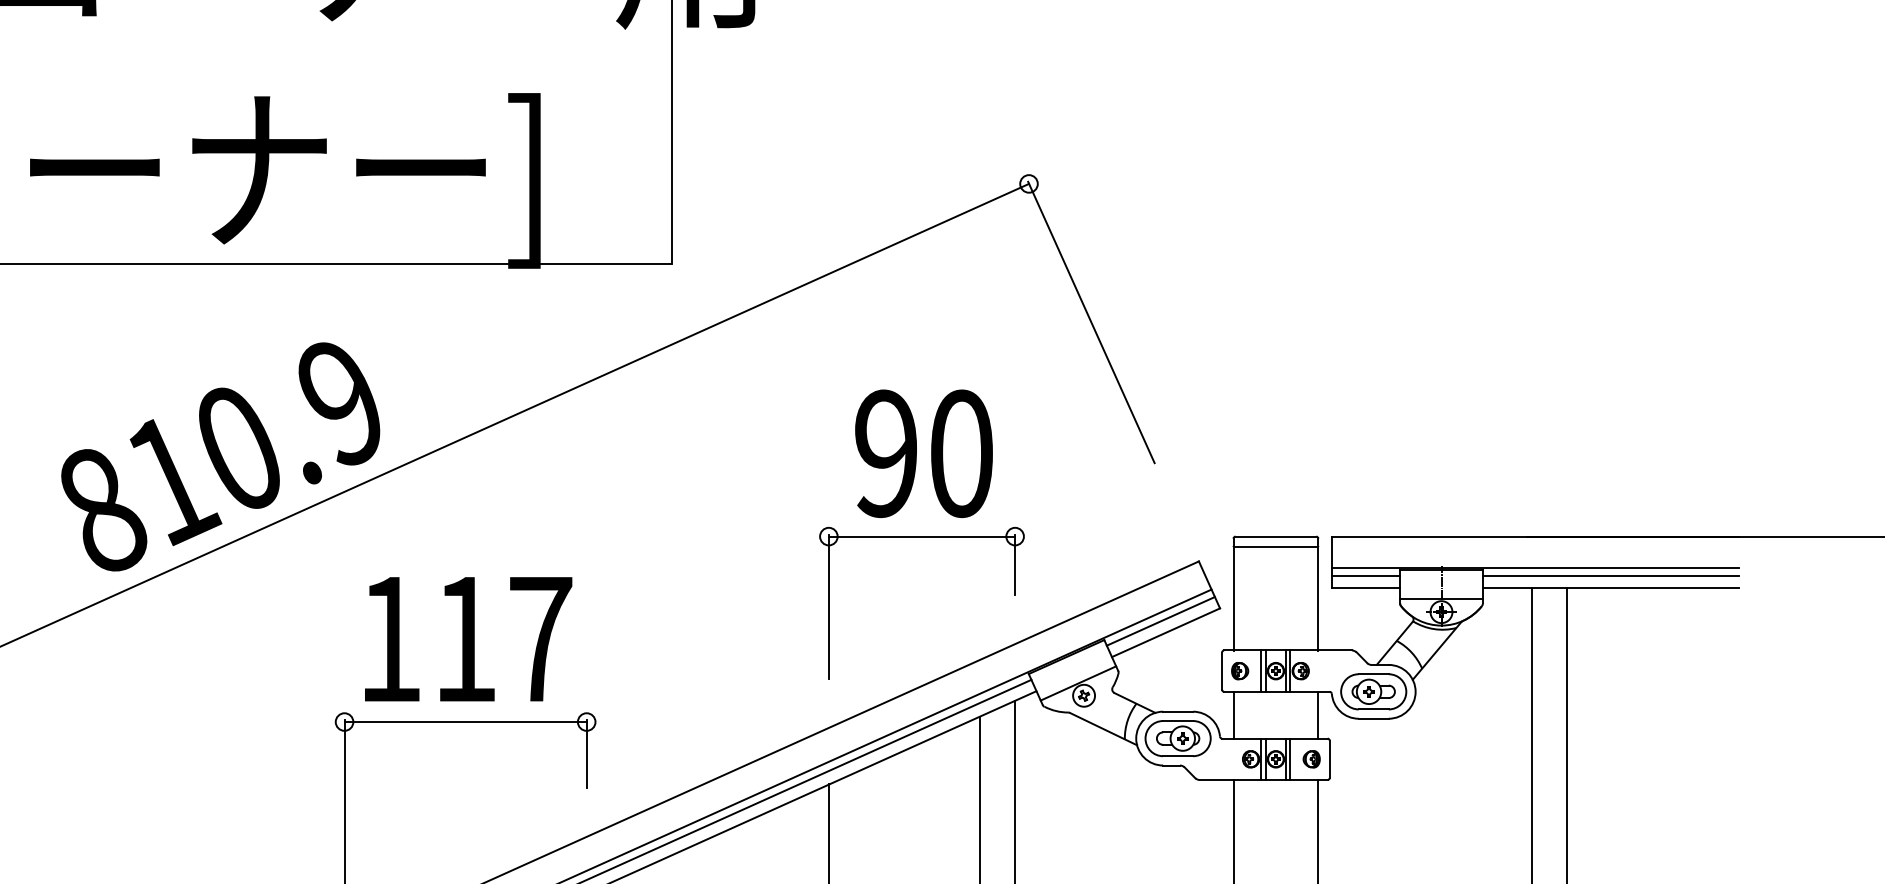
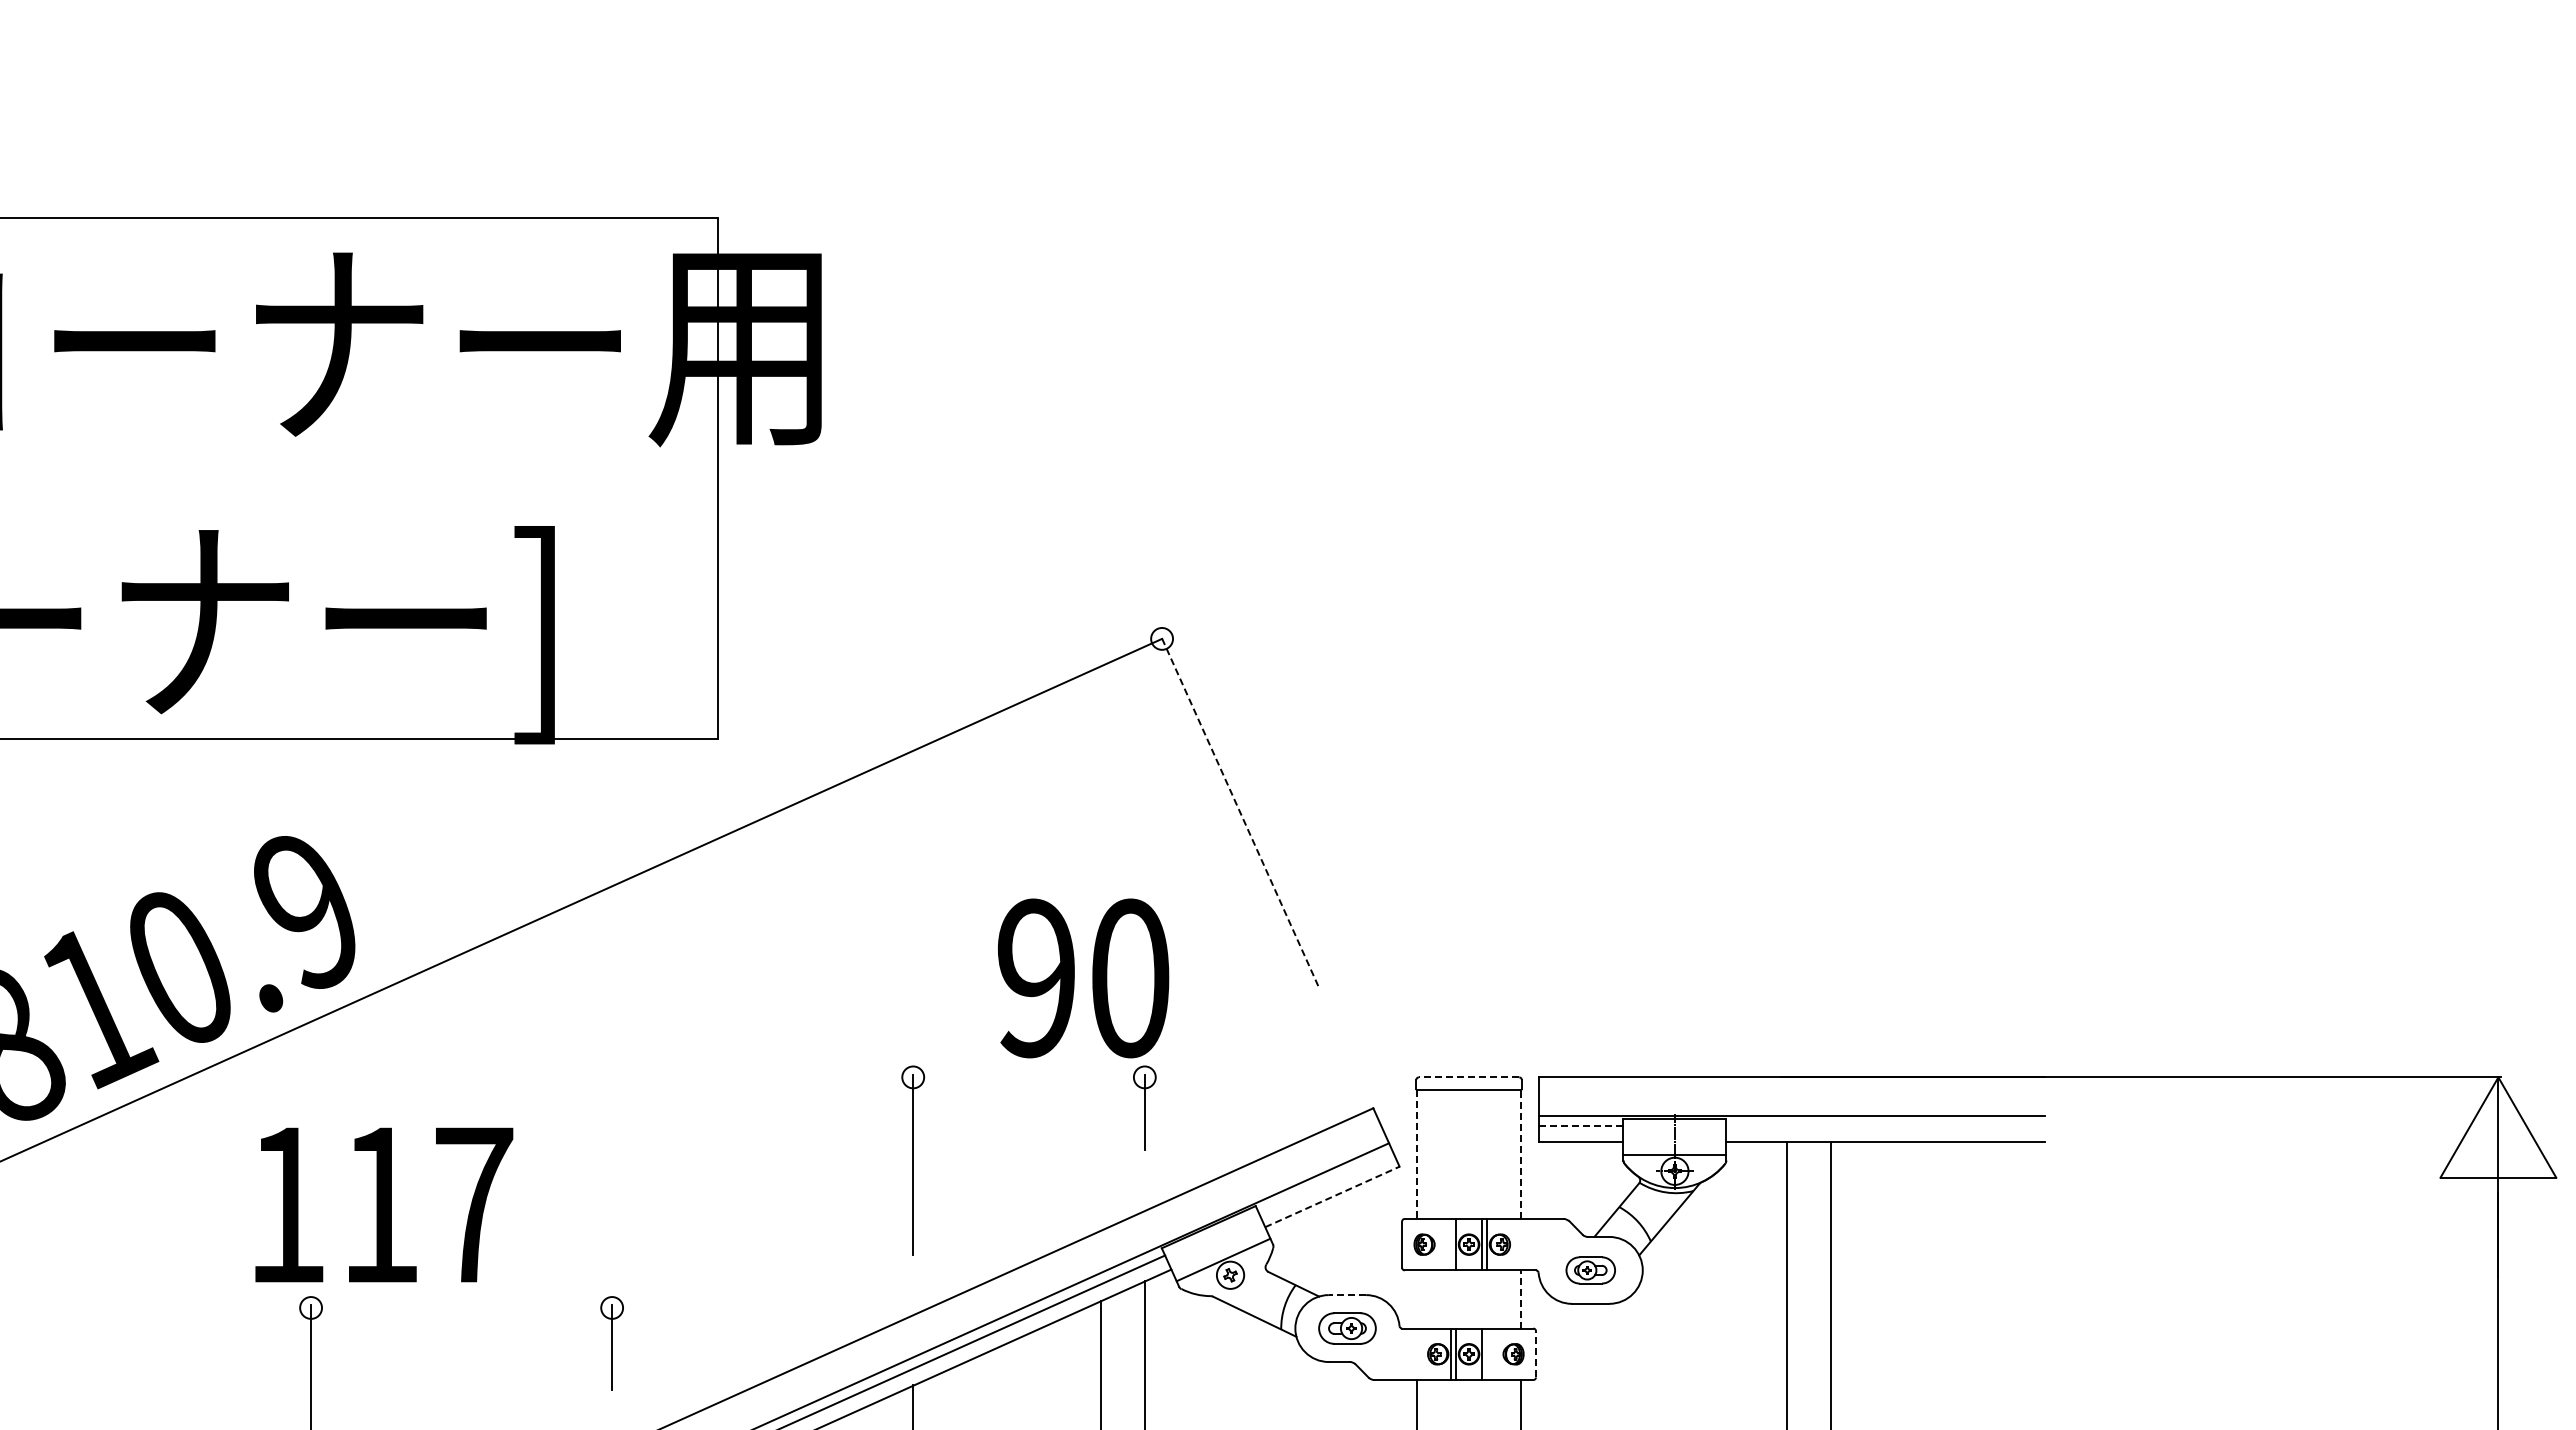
line: (1091, 322) -> (1239, 811), solid -> dashed
text: (923, 453) -> (1083, 978), moved
line: (921, 536) -> (1028, 1077), removed
line: (1275, 536) -> (1468, 1077), solid -> dashed
line: (1365, 576) -> (1580, 1126), solid -> dashed
line: (1610, 576) -> (1885, 1126), removed
line: (1233, 598) -> (1416, 1154), solid -> dashed
line: (1318, 598) -> (1521, 1154), solid -> dashed
line: (1160, 621) -> (1325, 1182), removed
line: (1166, 632) -> (1332, 1196), solid -> dashed
text: (468, 638) -> (384, 1204), moved
line: (1261, 671) -> (1451, 1244), removed
part: (1373, 691) -> (1590, 1270), size x0.6
line: (1178, 712) -> (1347, 1295), solid -> dashed
line: (1318, 714) -> (1521, 1298), solid -> dashed
line: (1233, 715) -> (1416, 1299), removed
line: (465, 721) -> (461, 1307), removed
part: (1178, 738) -> (1347, 1328), size x0.7
line: (1329, 758) -> (1535, 1353), solid -> dashed
line: (1289, 759) -> (1486, 1354), removed

